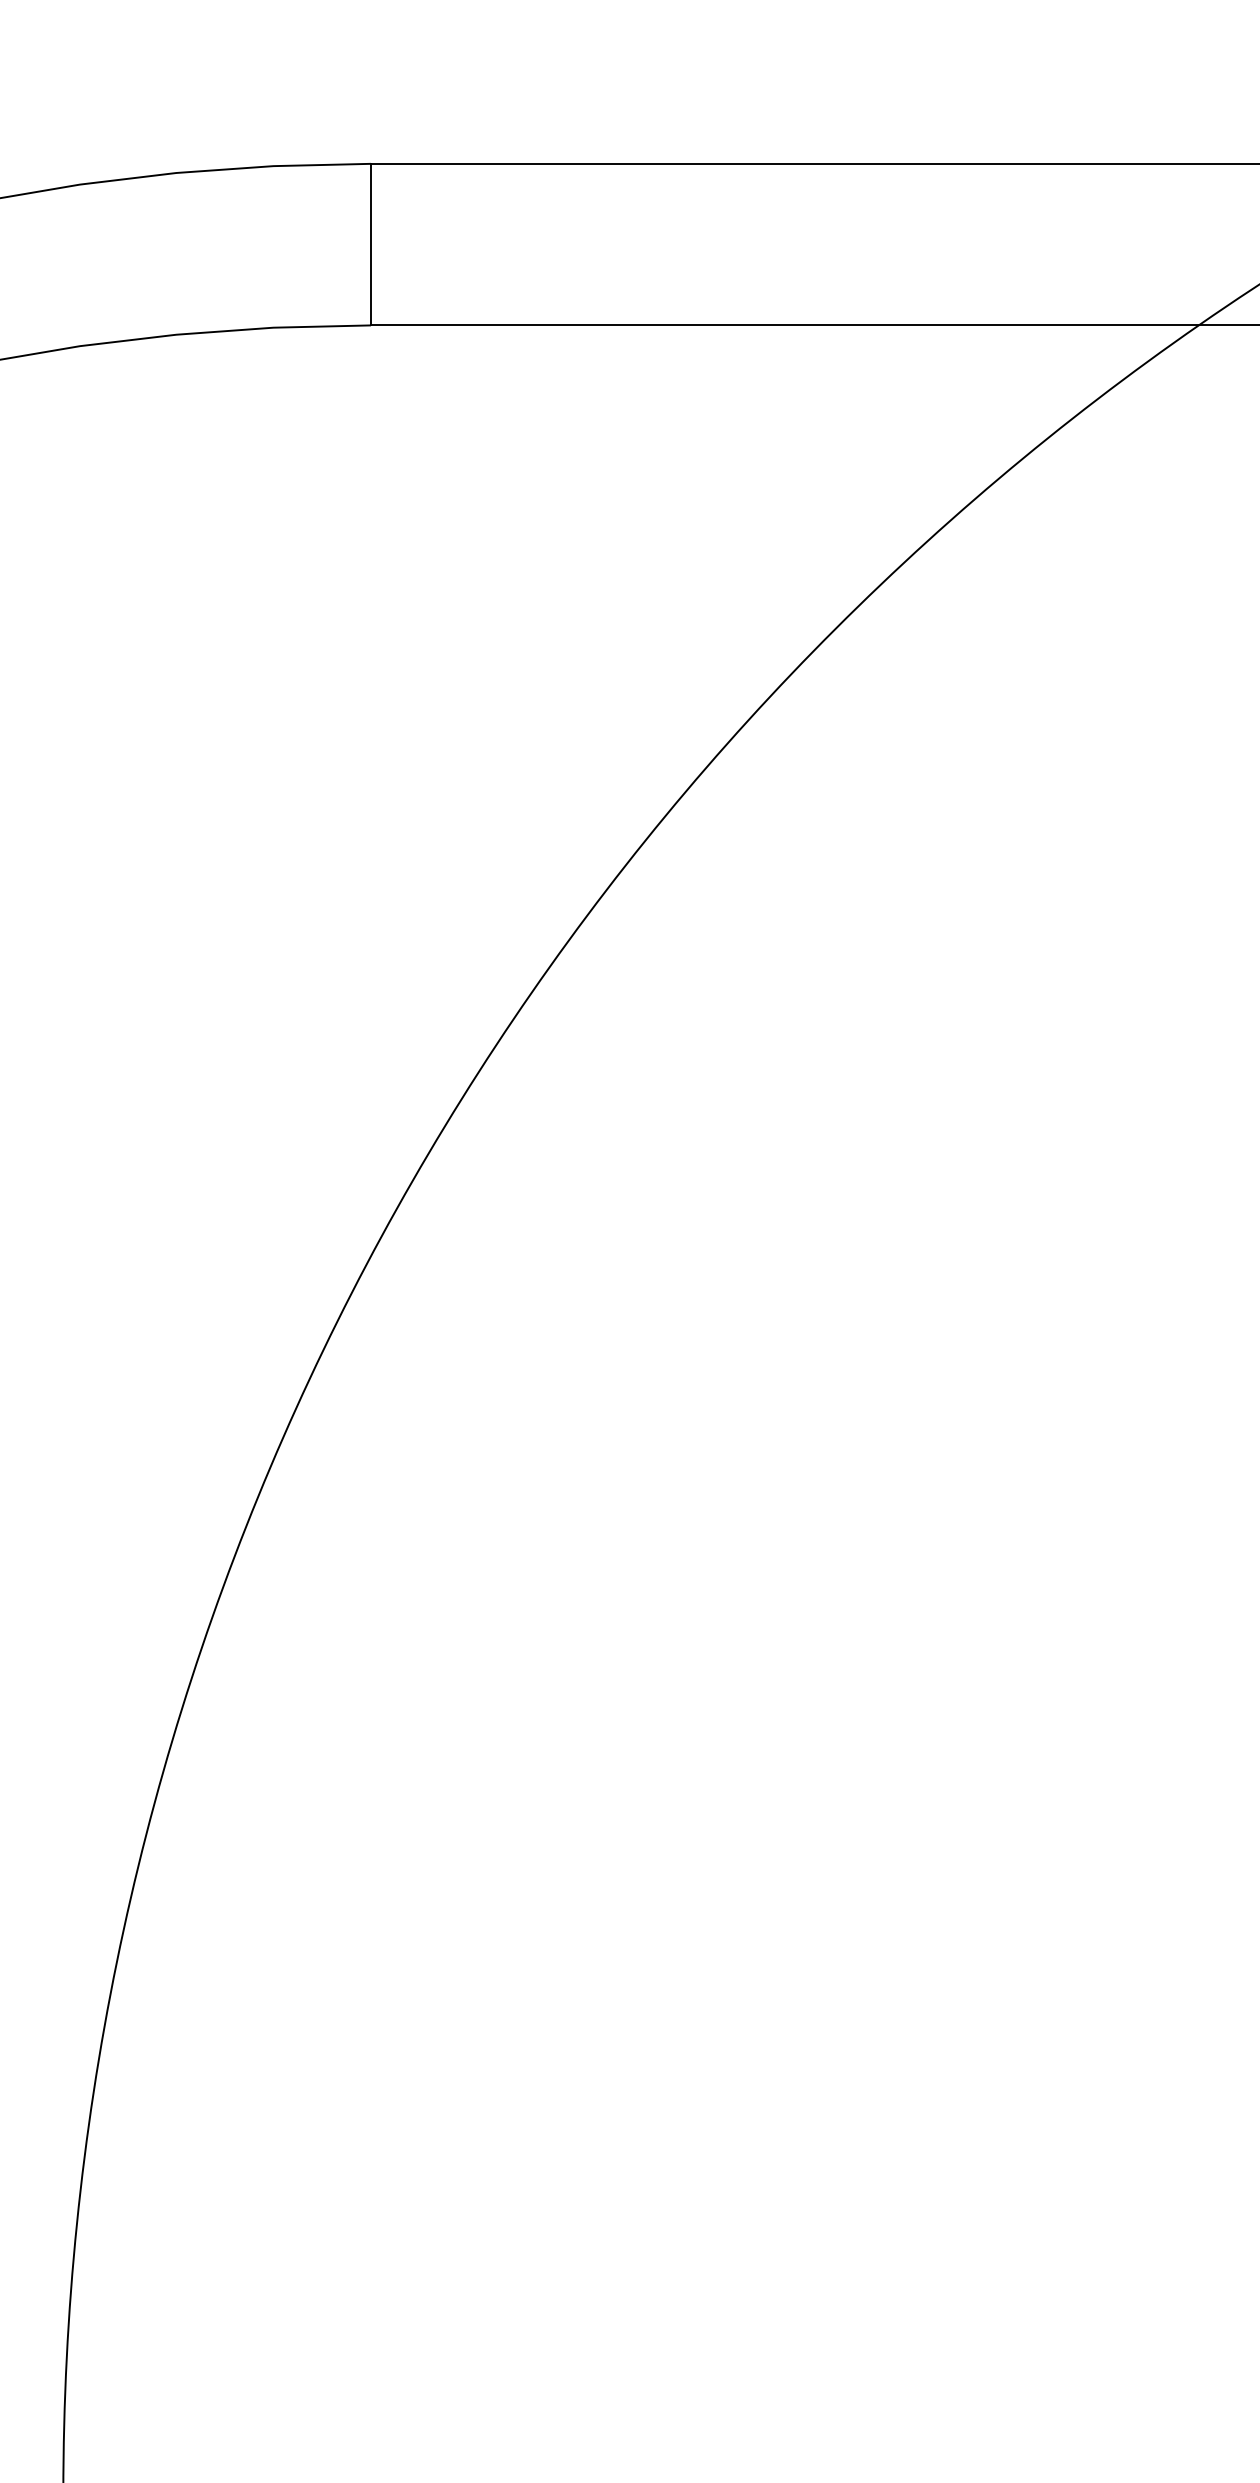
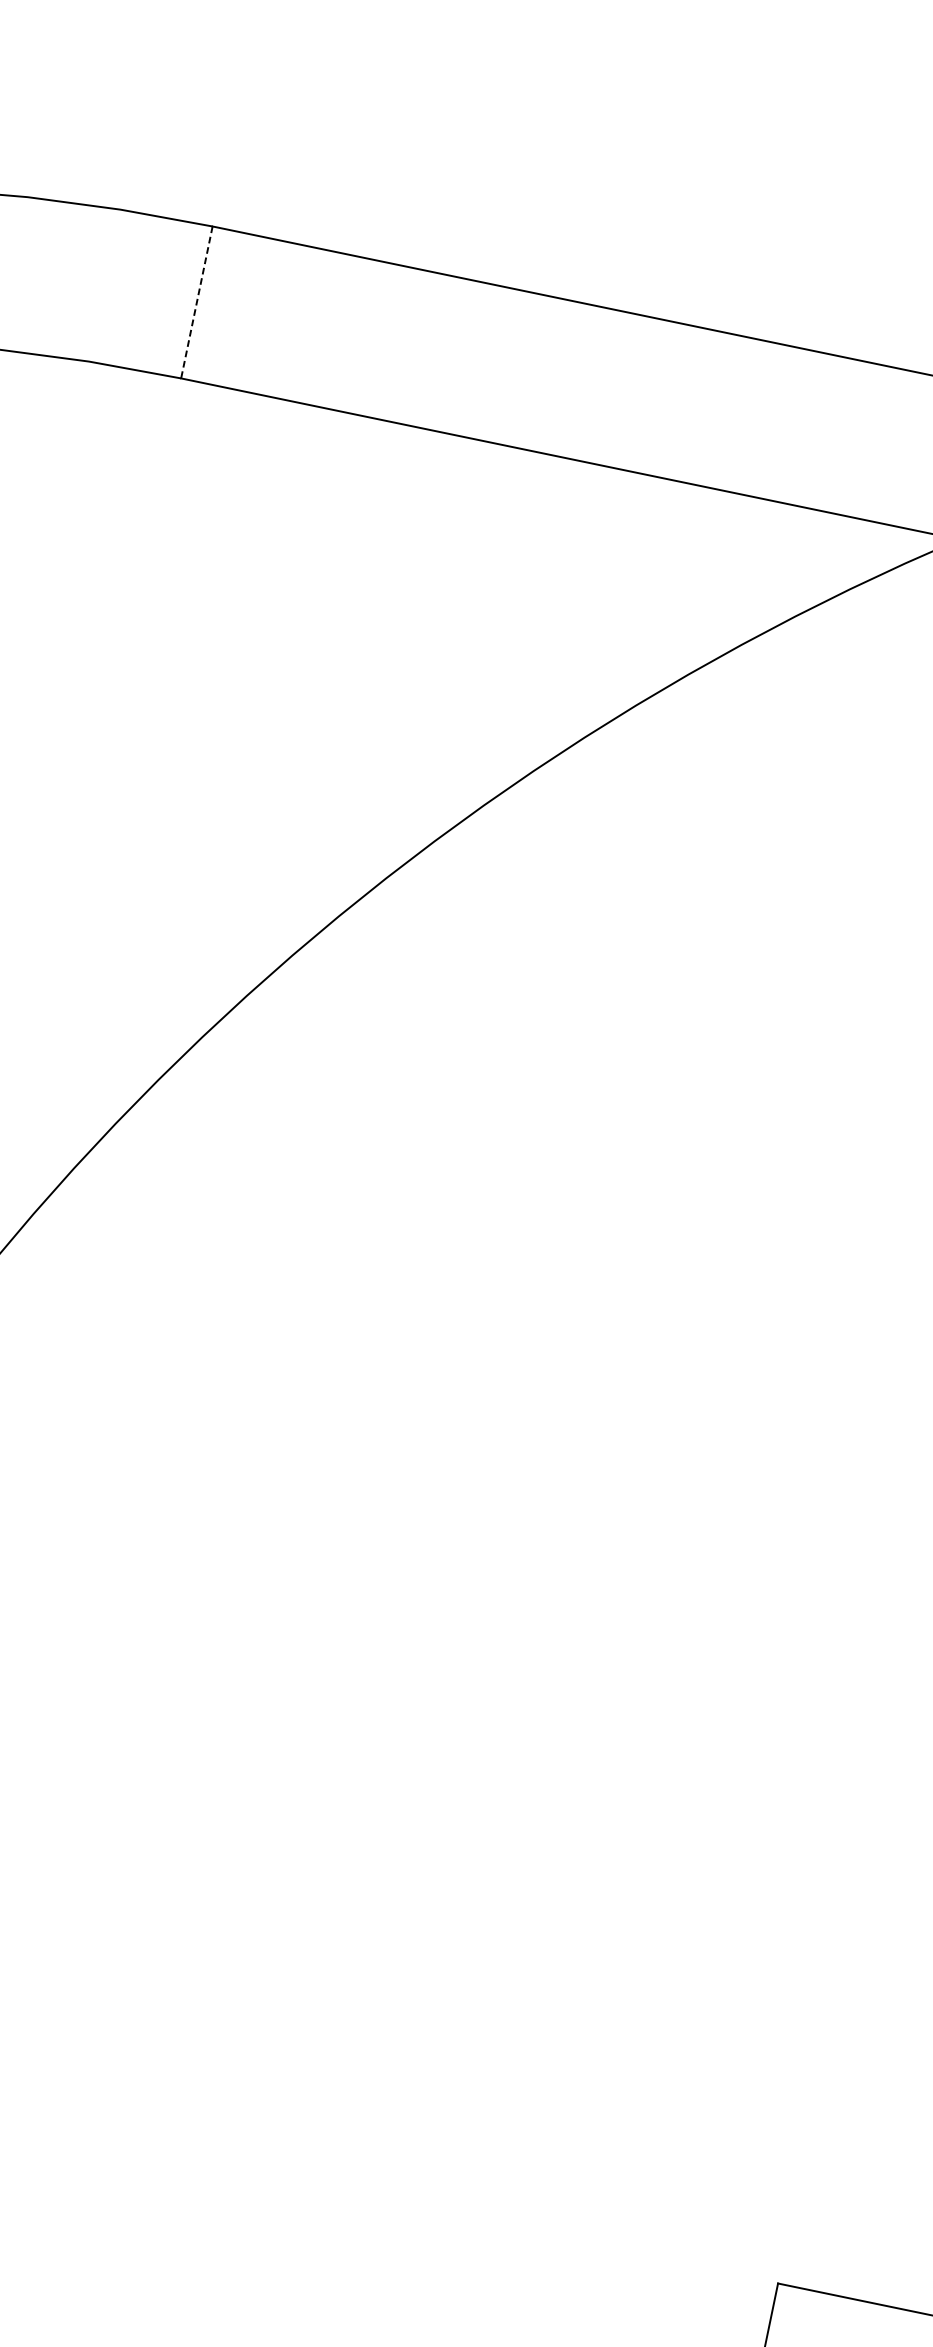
line: (371, 244) -> (197, 302), solid -> dashed

